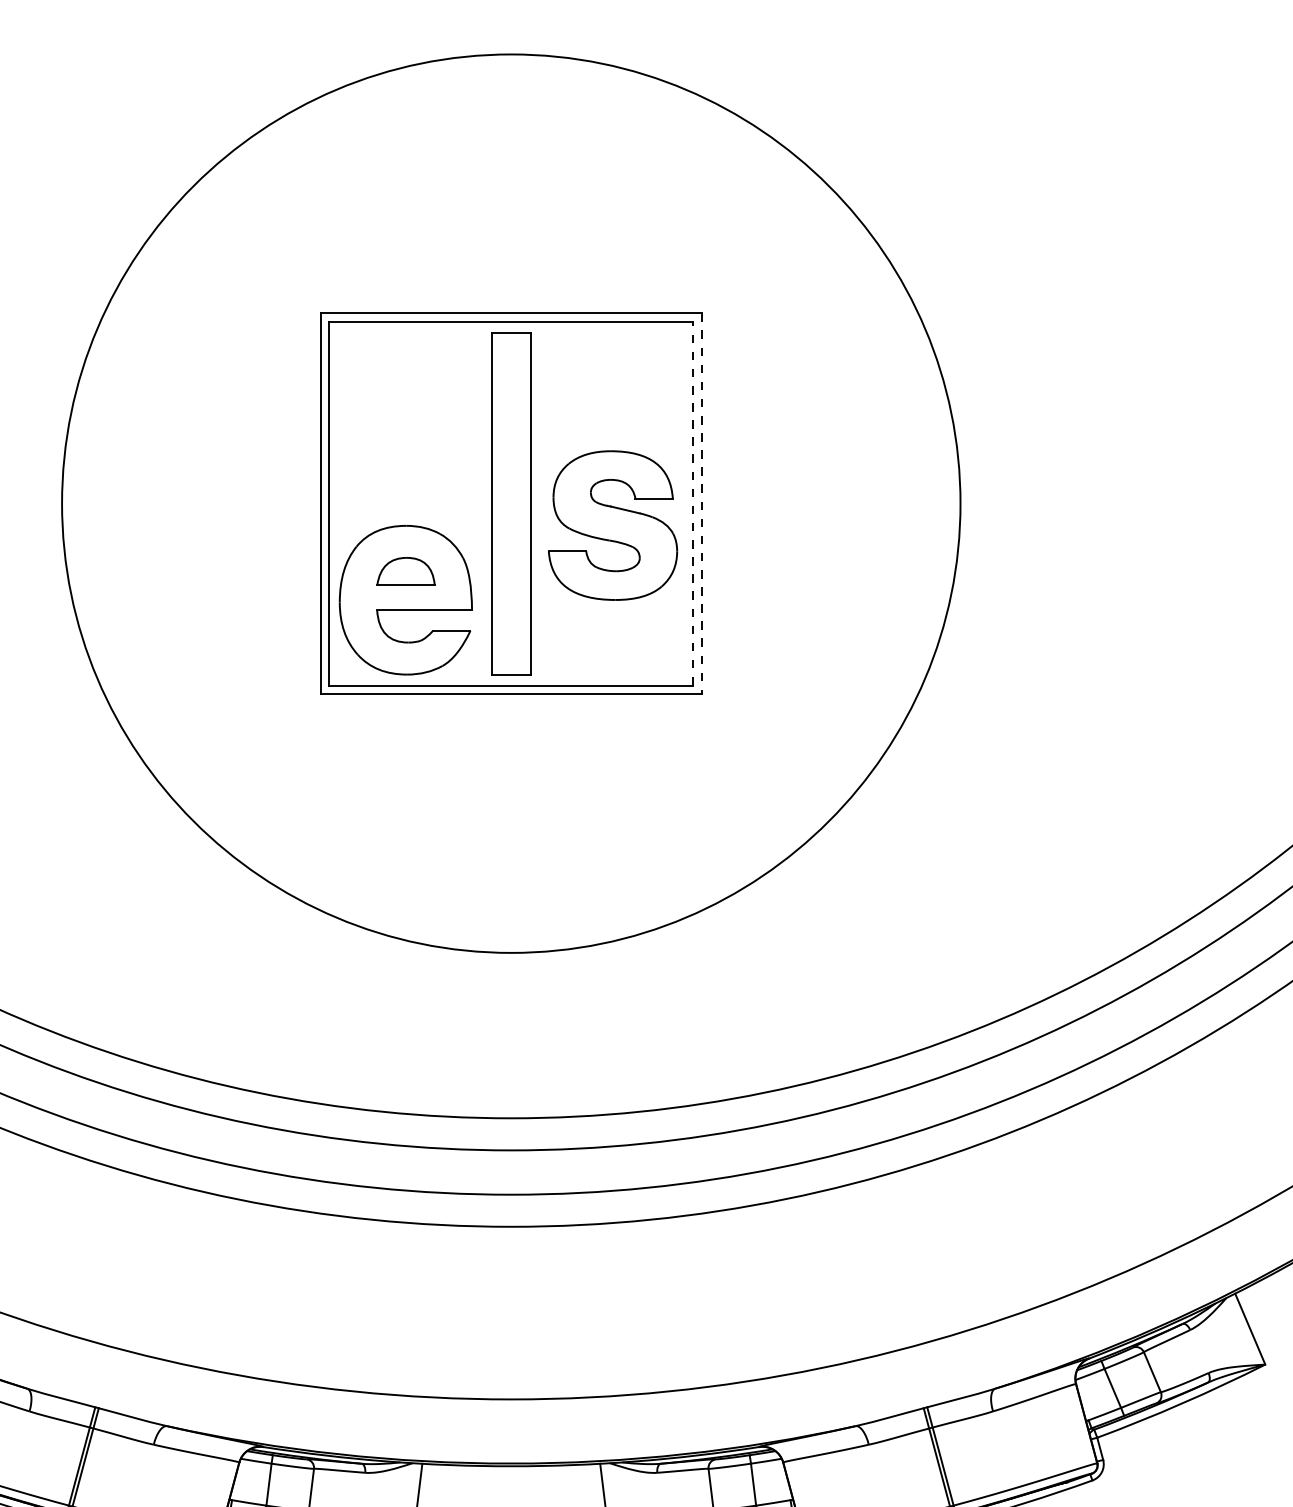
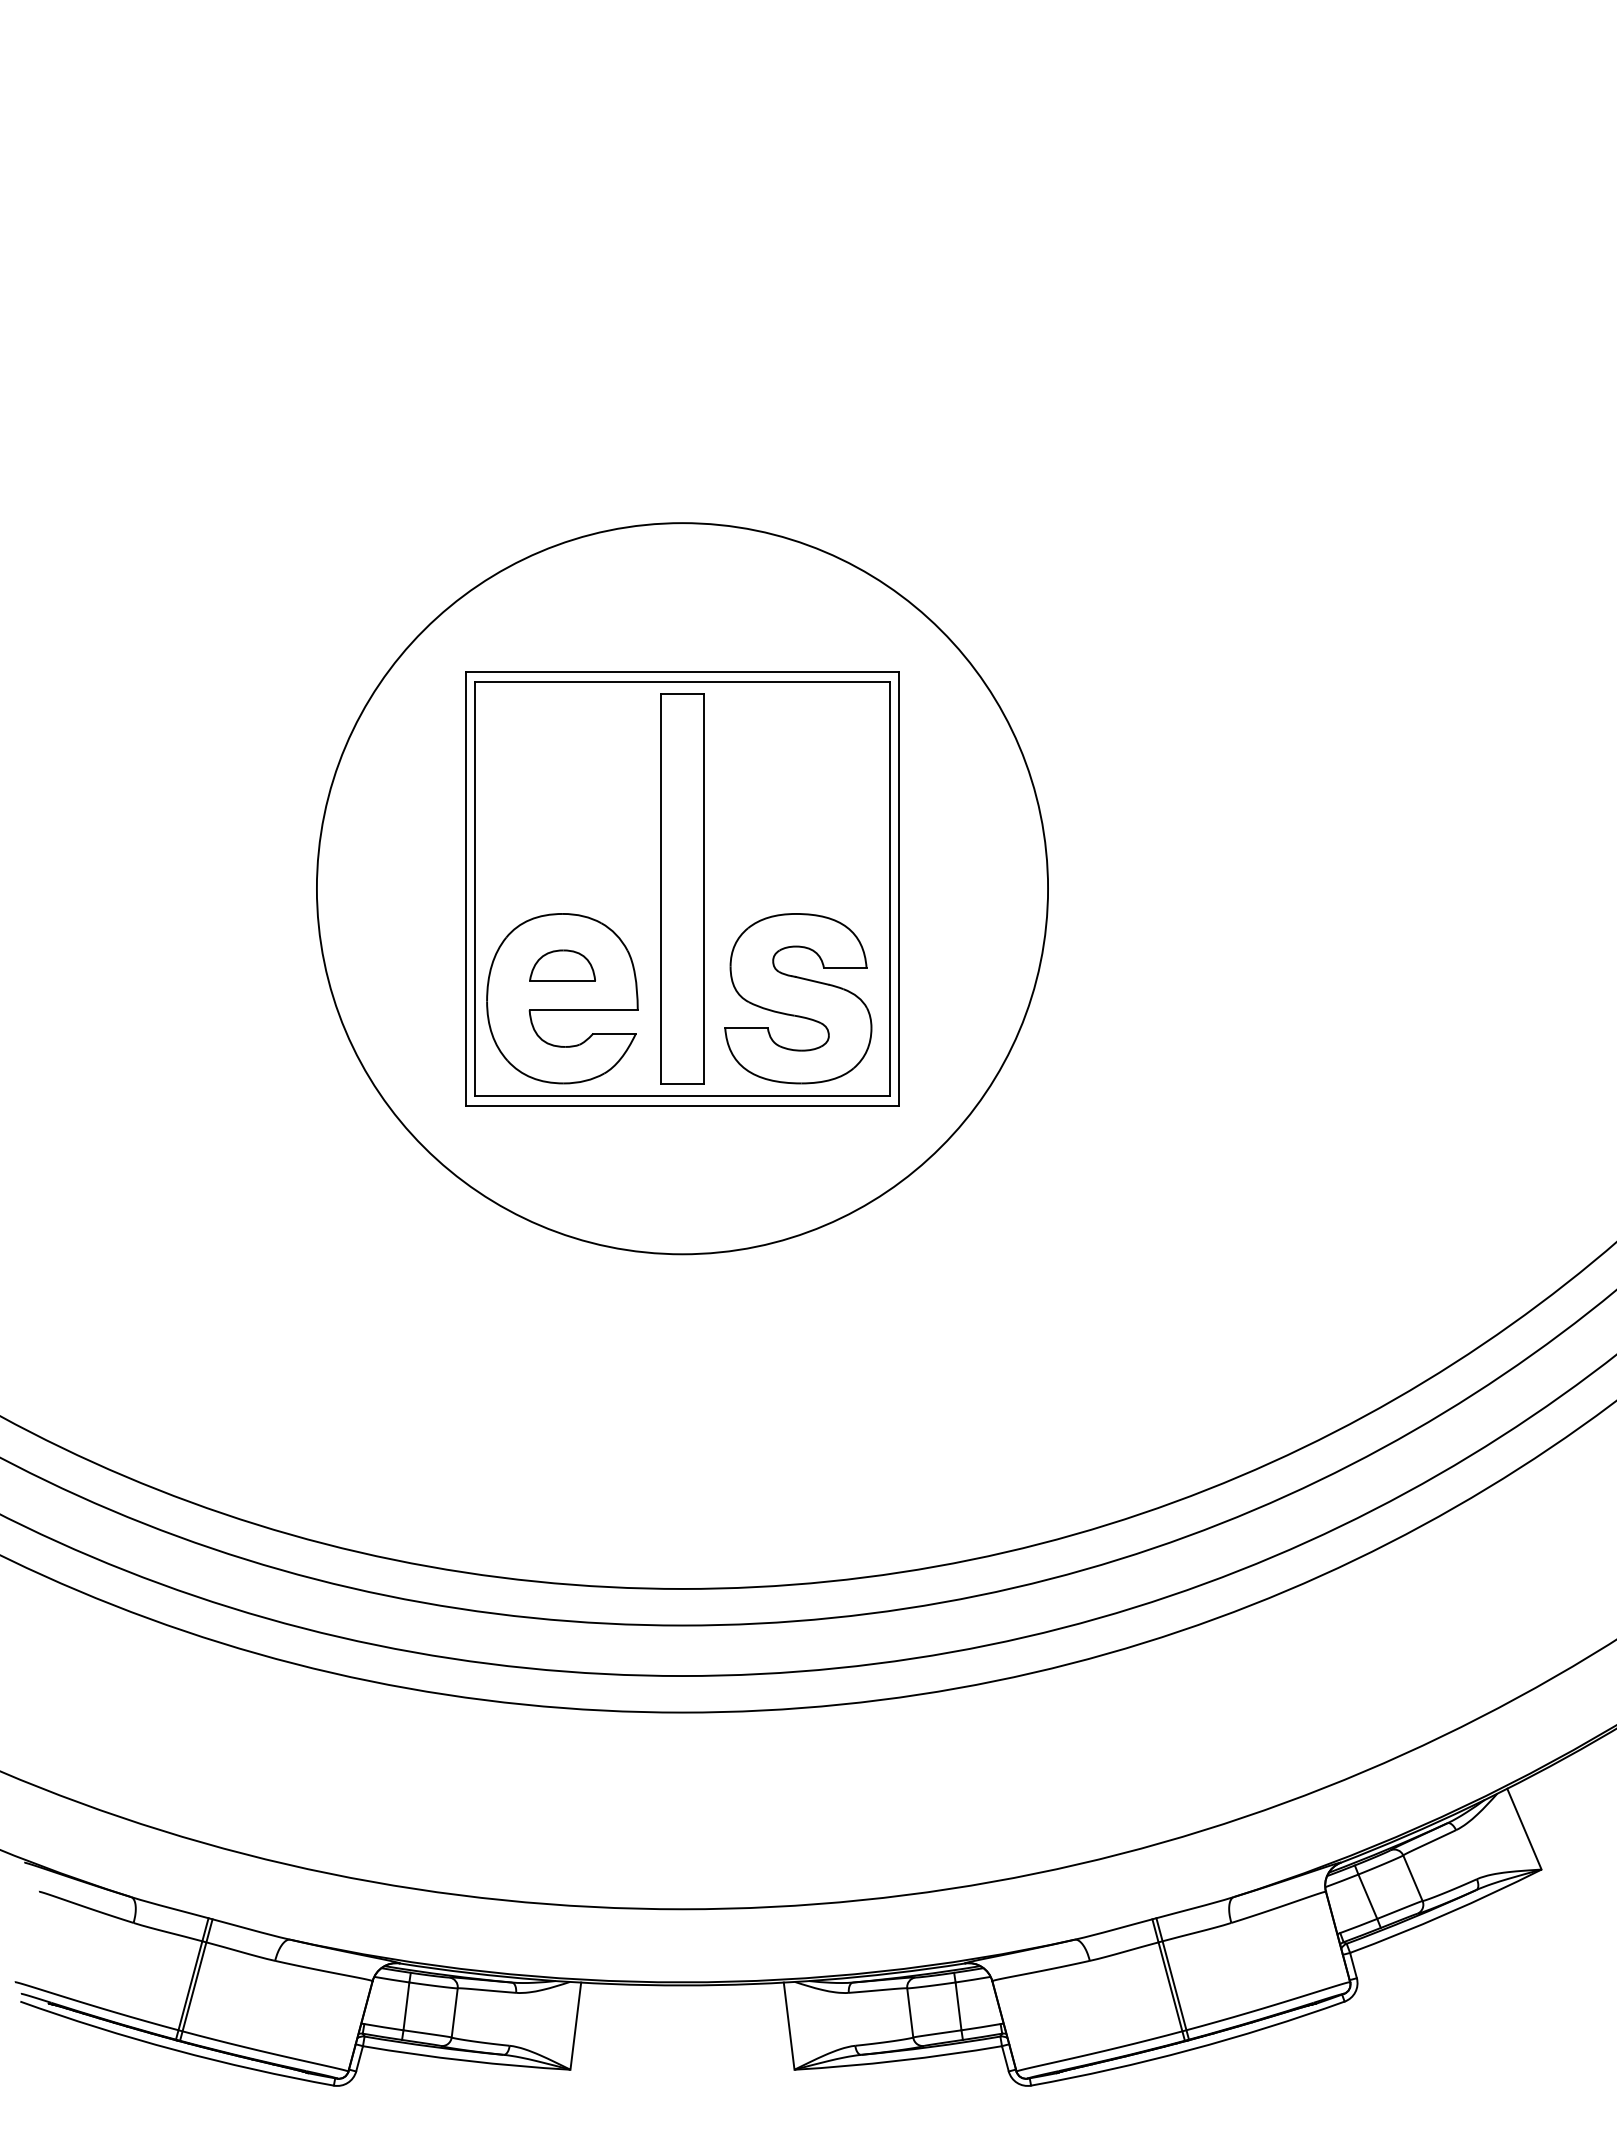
circle: (511, 503) -> (682, 888), size x0.71
line: (692, 503) -> (889, 888), dashed -> solid
line: (701, 503) -> (899, 888), dashed -> solid
part: (613, 525) -> (798, 998), moved

